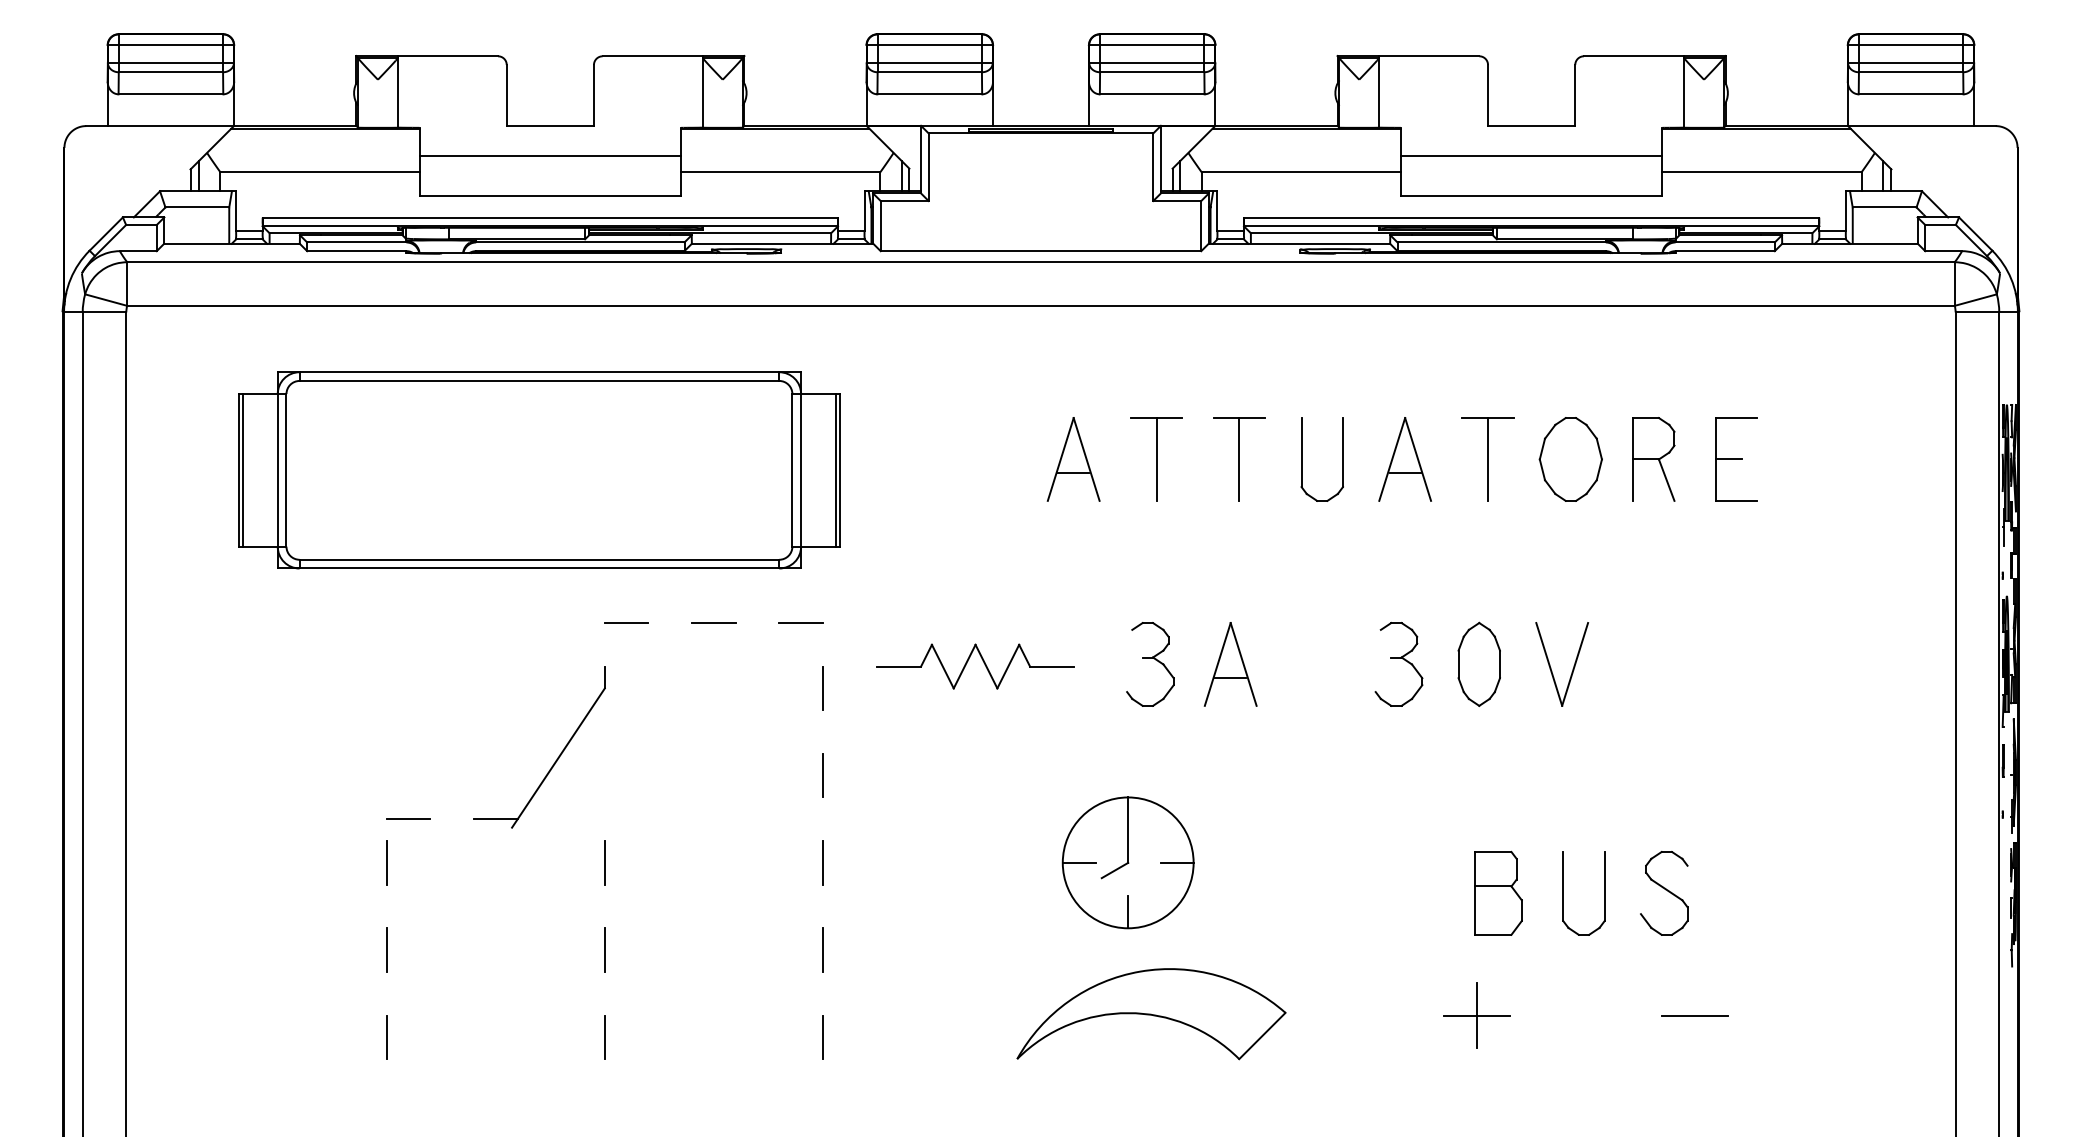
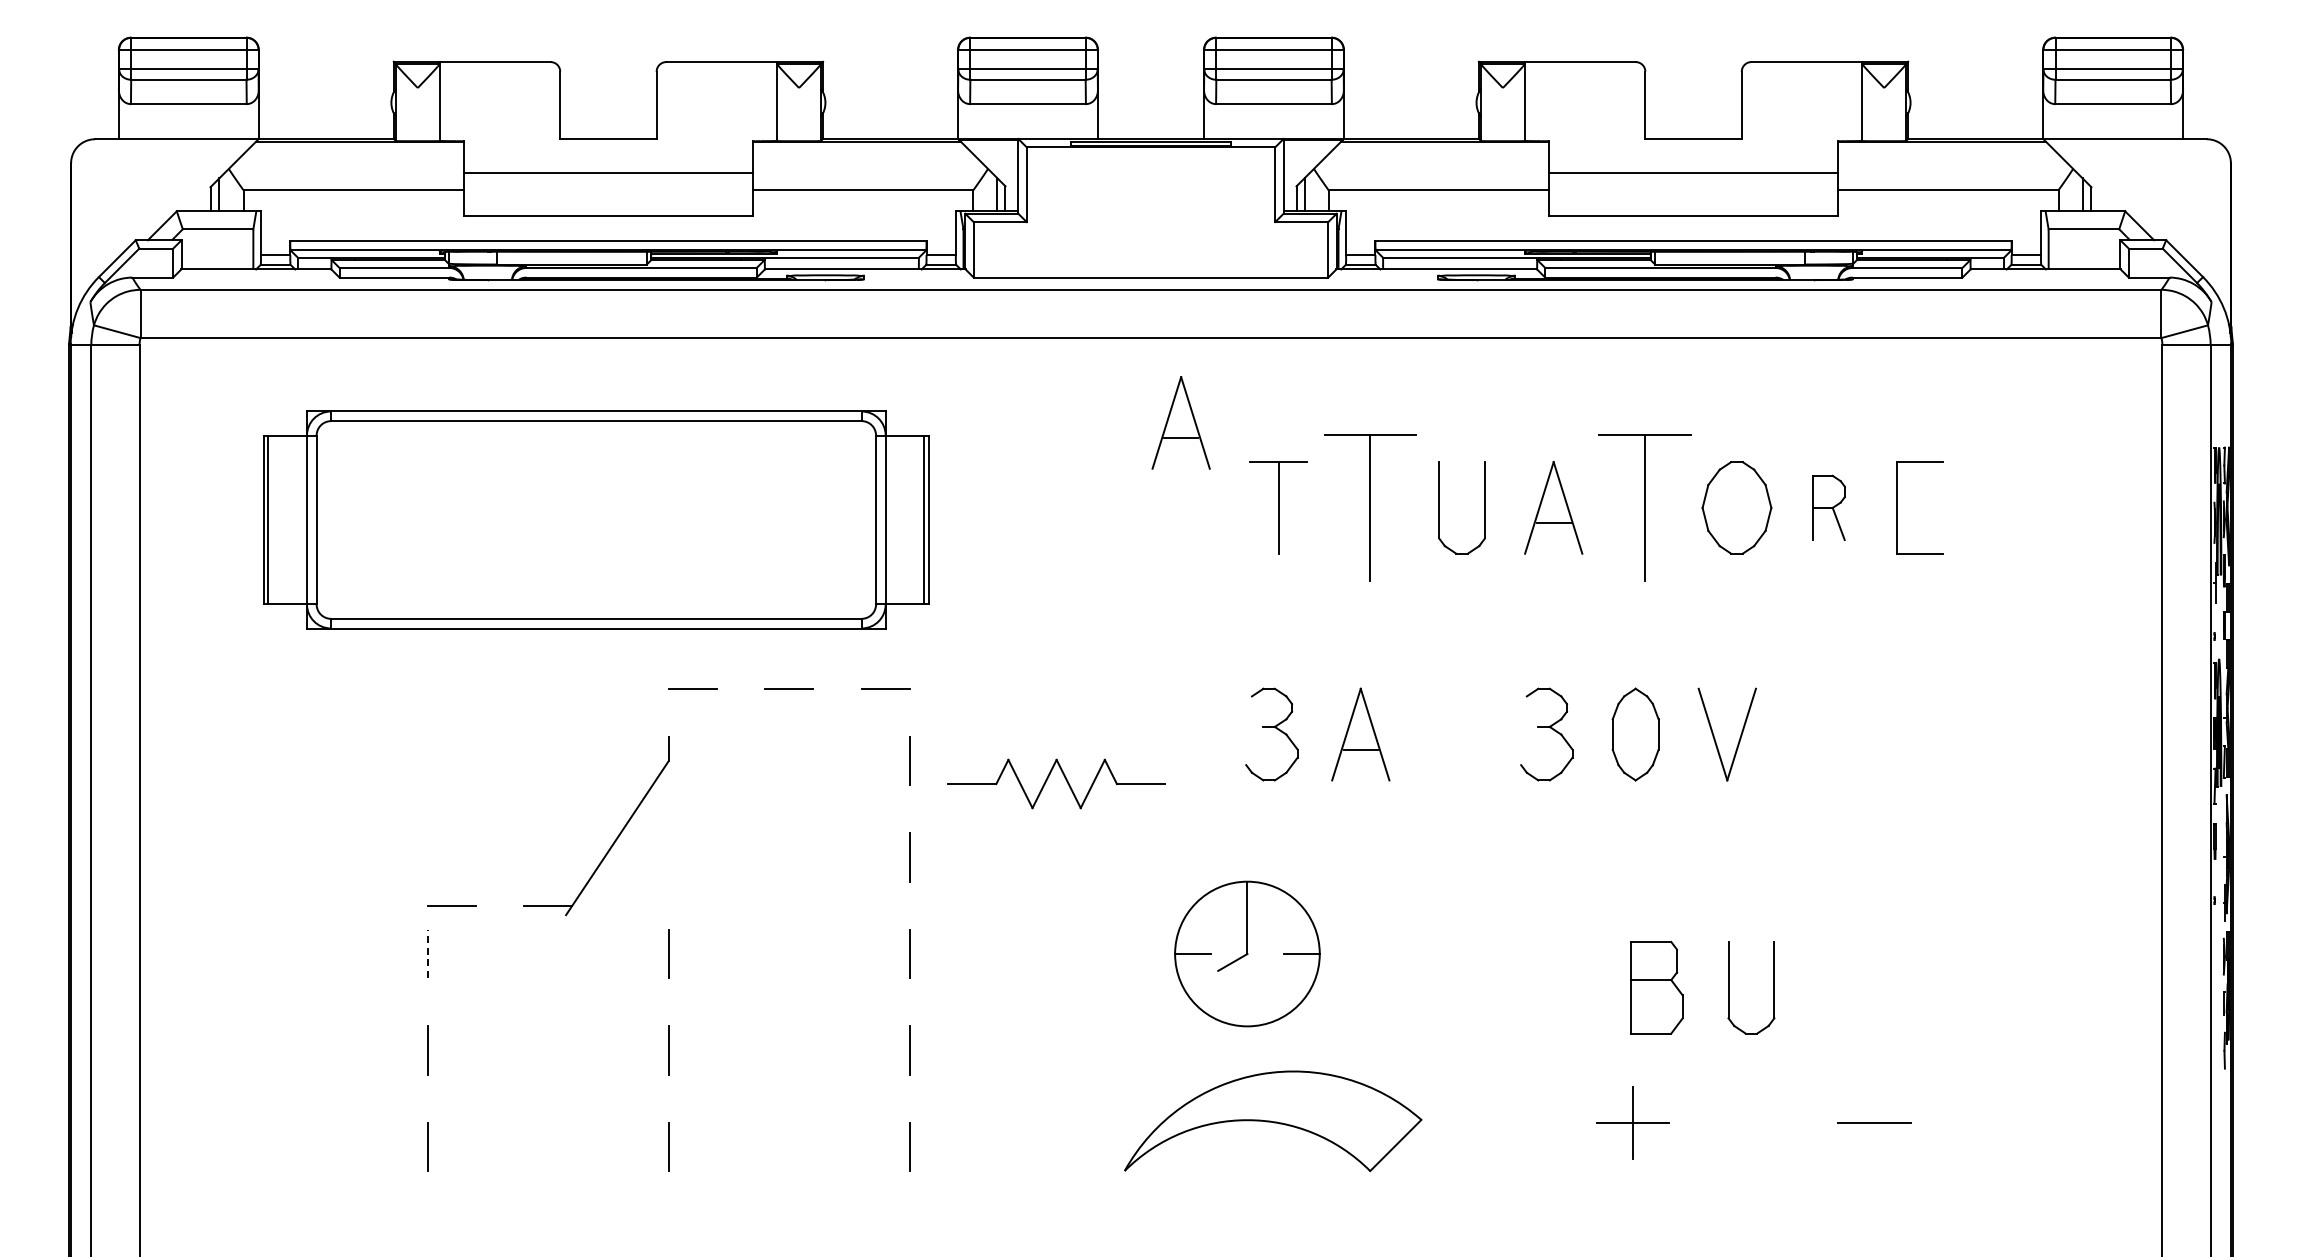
part: (1073, 459) -> (1180, 422), moved
part: (1239, 459) -> (1370, 507), size x1.6
part: (1488, 459) -> (1645, 507), size x1.6
part: (1653, 459) -> (1828, 507), size x0.7
line: (1728, 459) -> (1911, 507), removed
part: (968, 661) -> (1048, 778), moved
line: (386, 862) -> (427, 953), solid -> dashed
part: (1663, 893) -> (1839, 987), removed
line: (1128, 912) -> (1247, 1008), removed

